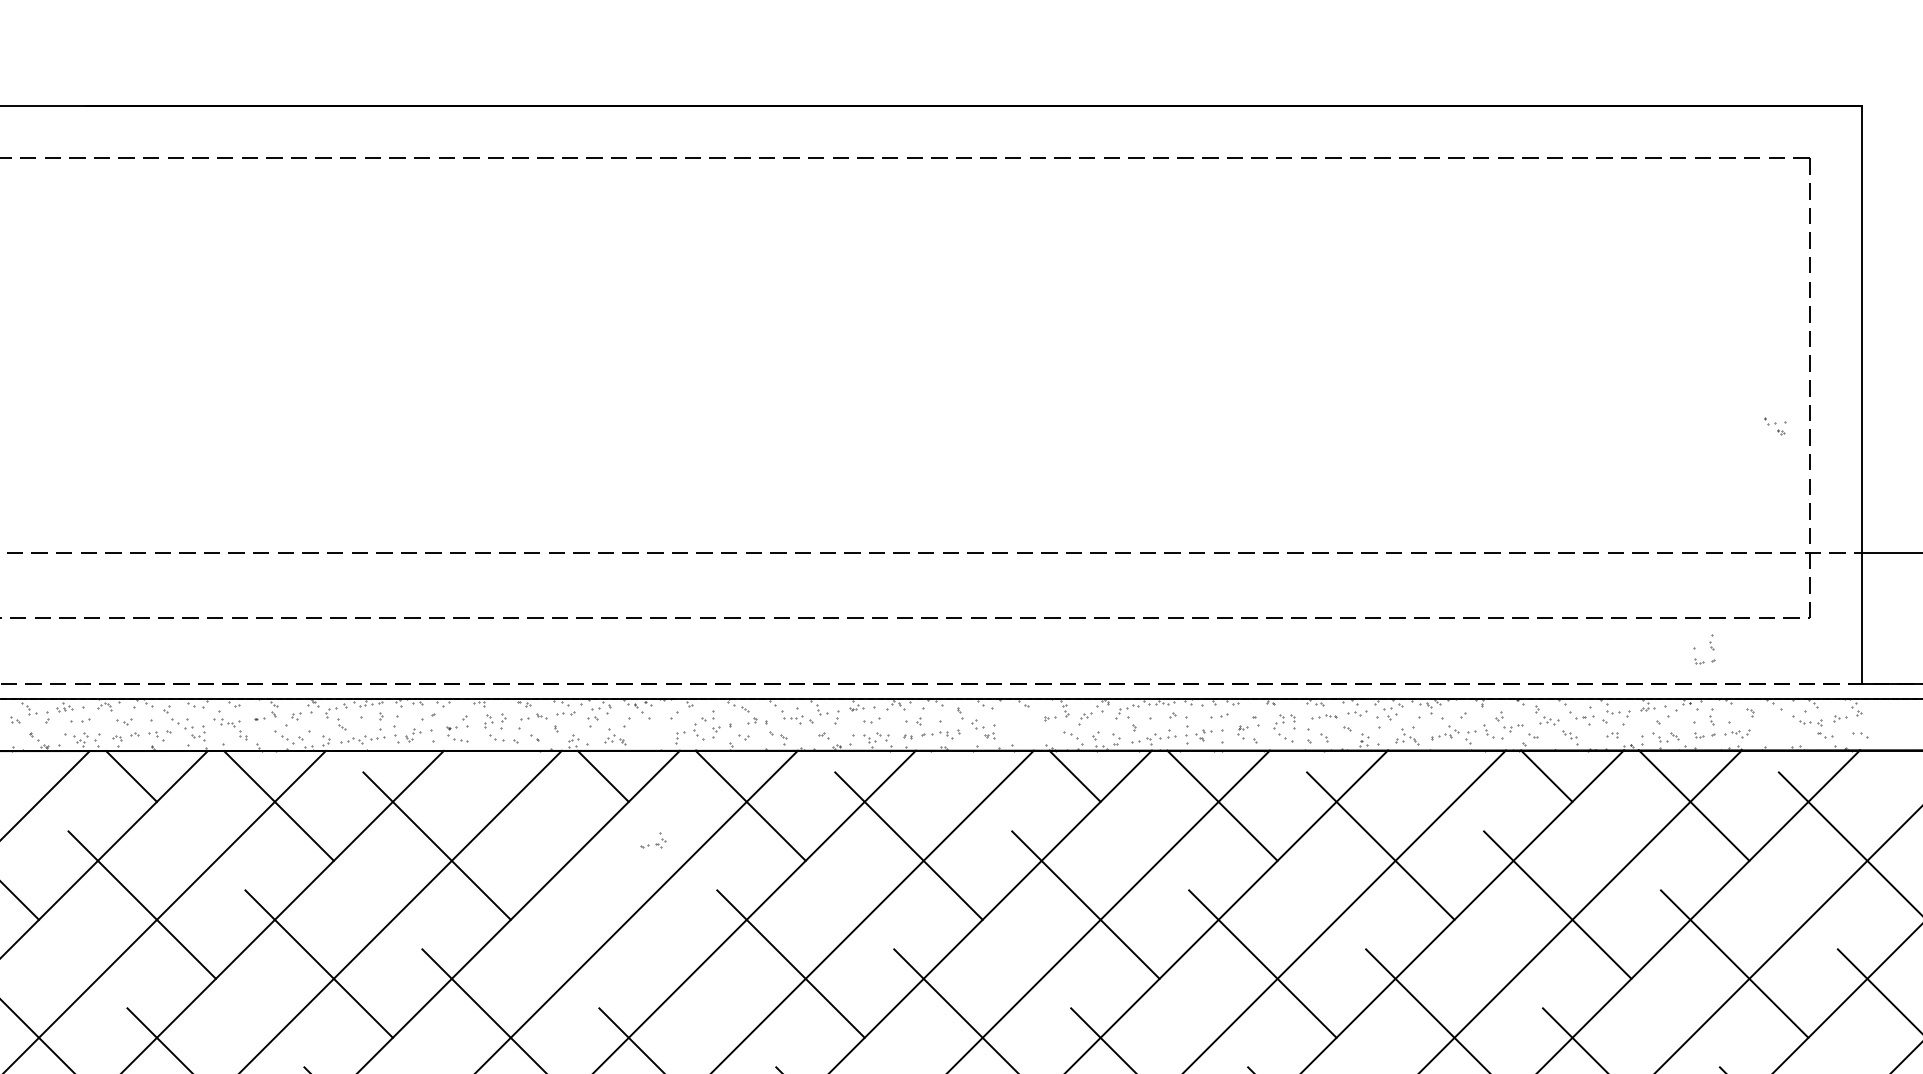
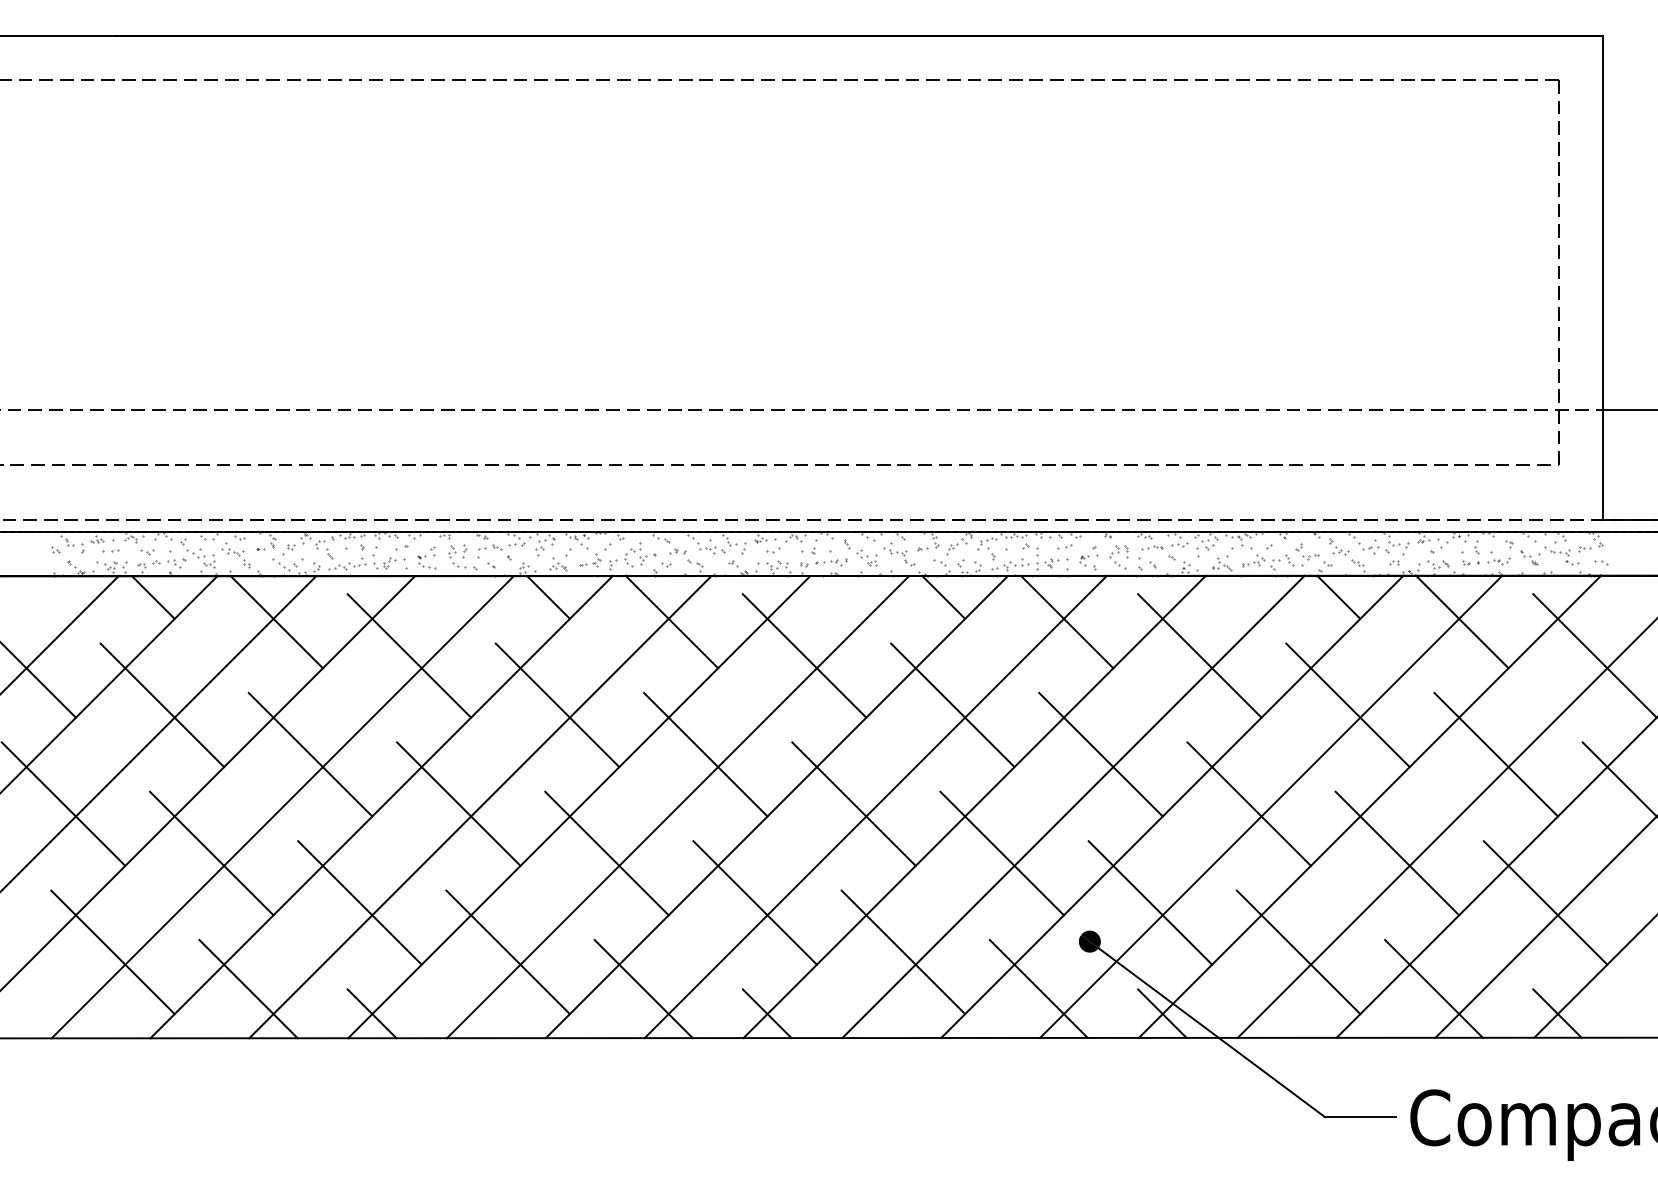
part: (1775, 425) -> (1530, 557), moved
part: (1703, 648) -> (1470, 490), removed
part: (1022, 725) -> (899, 554), added
part: (653, 840) -> (590, 560), moved
line: (613, 905) -> (557, 705), added

